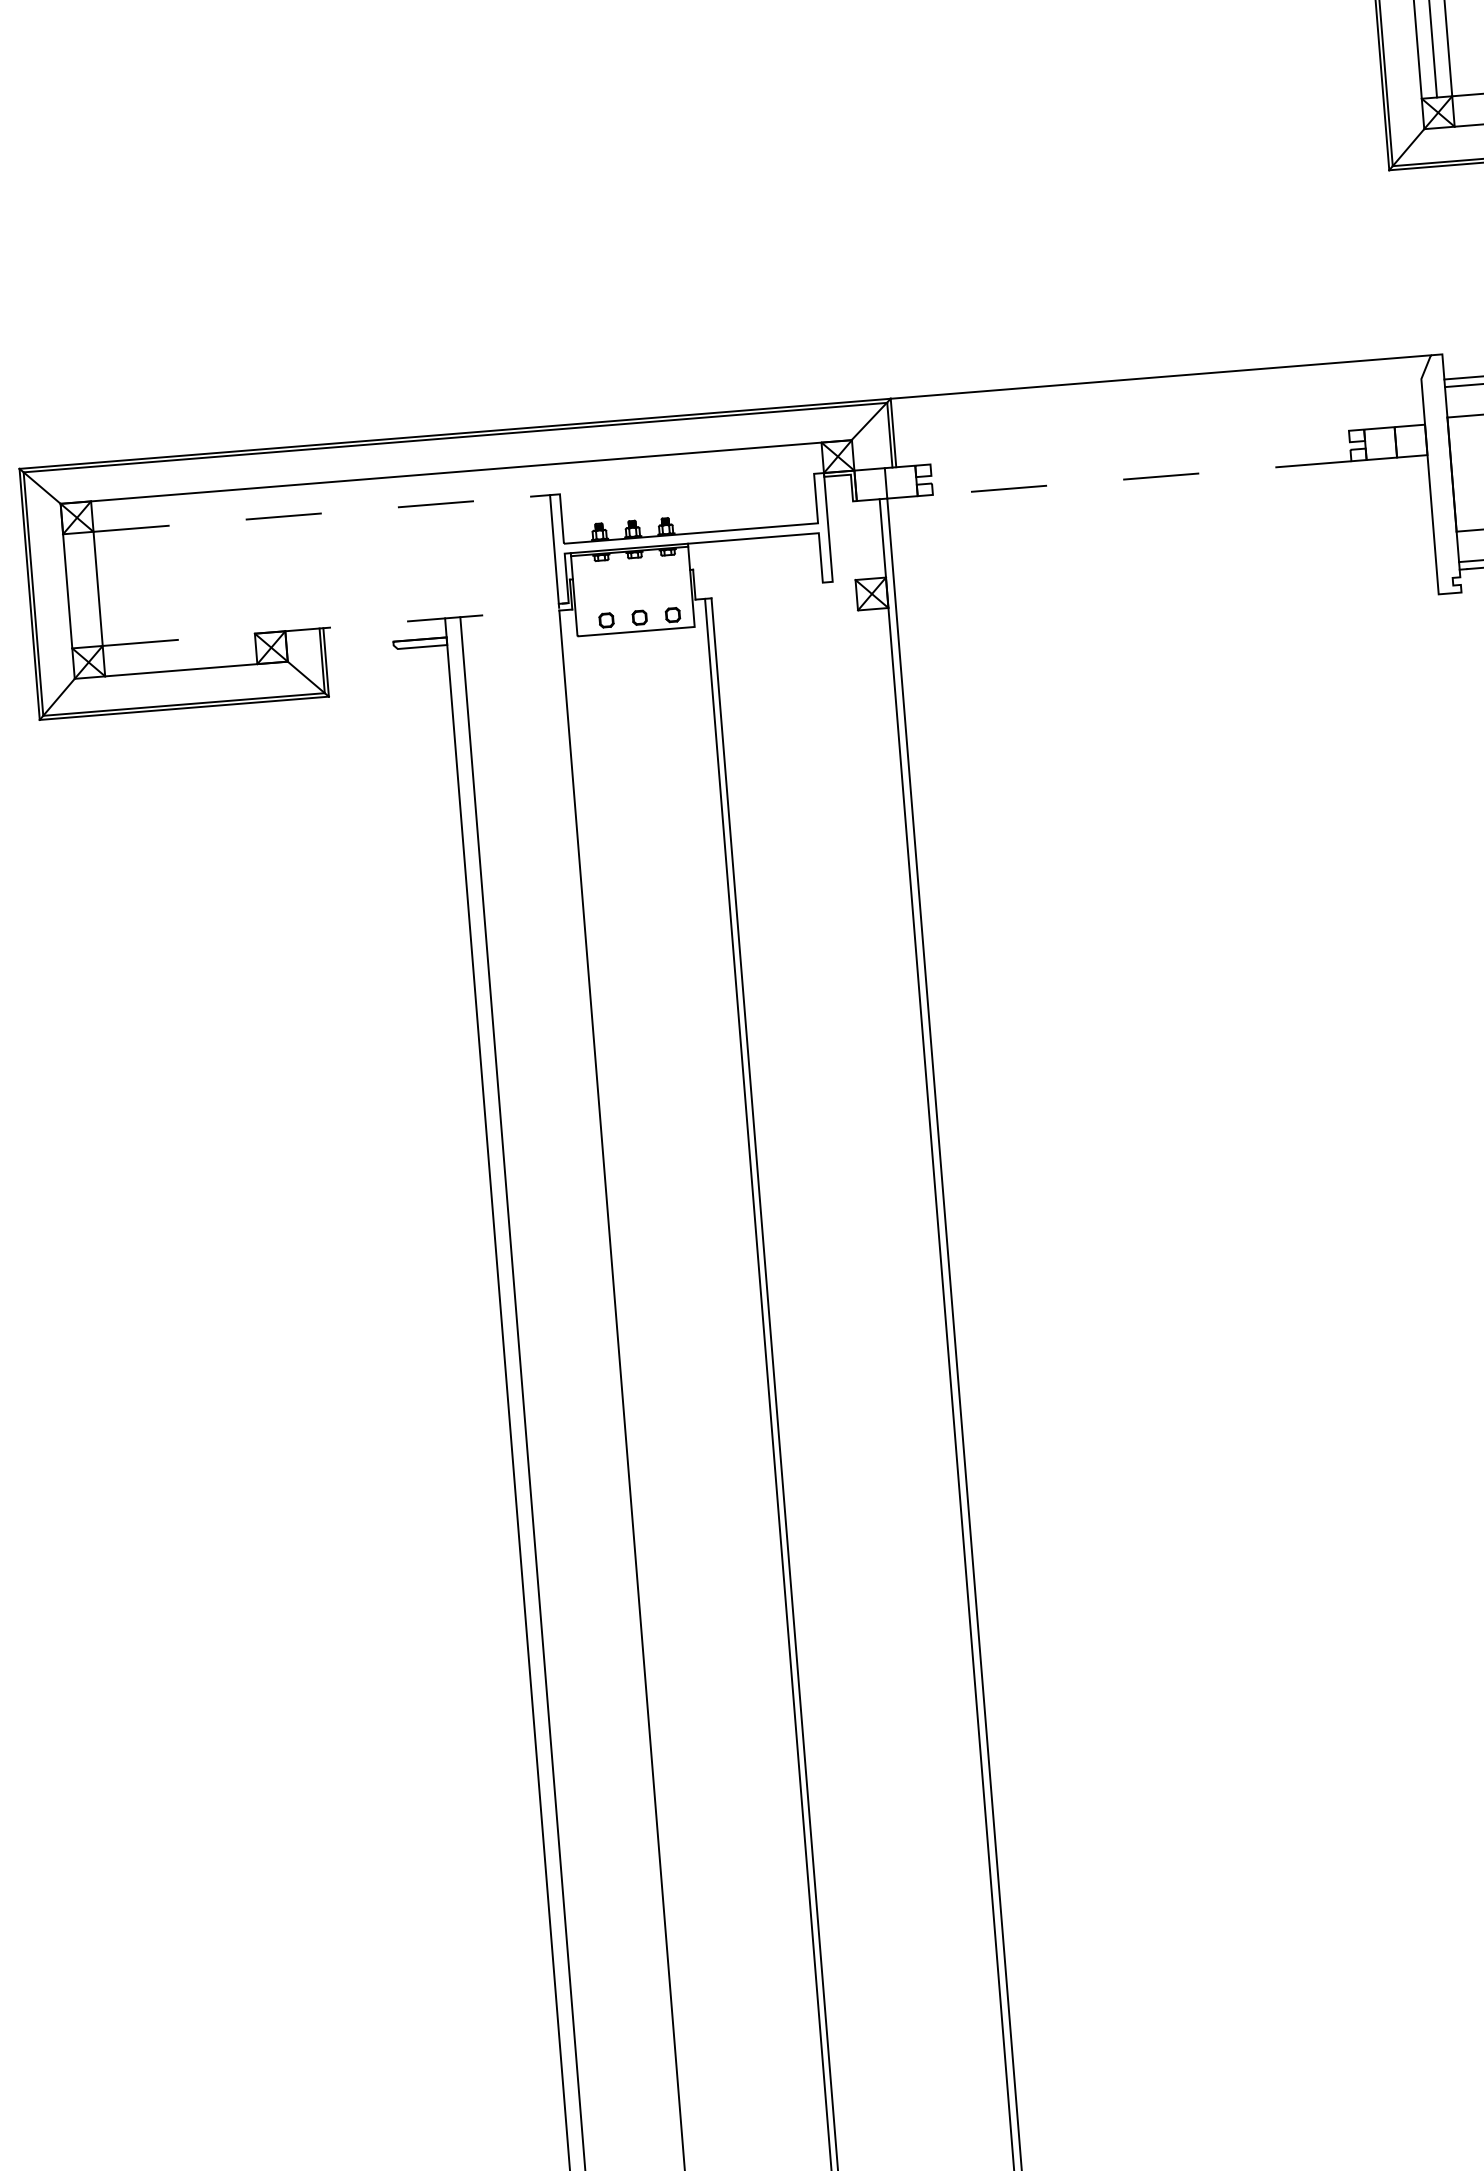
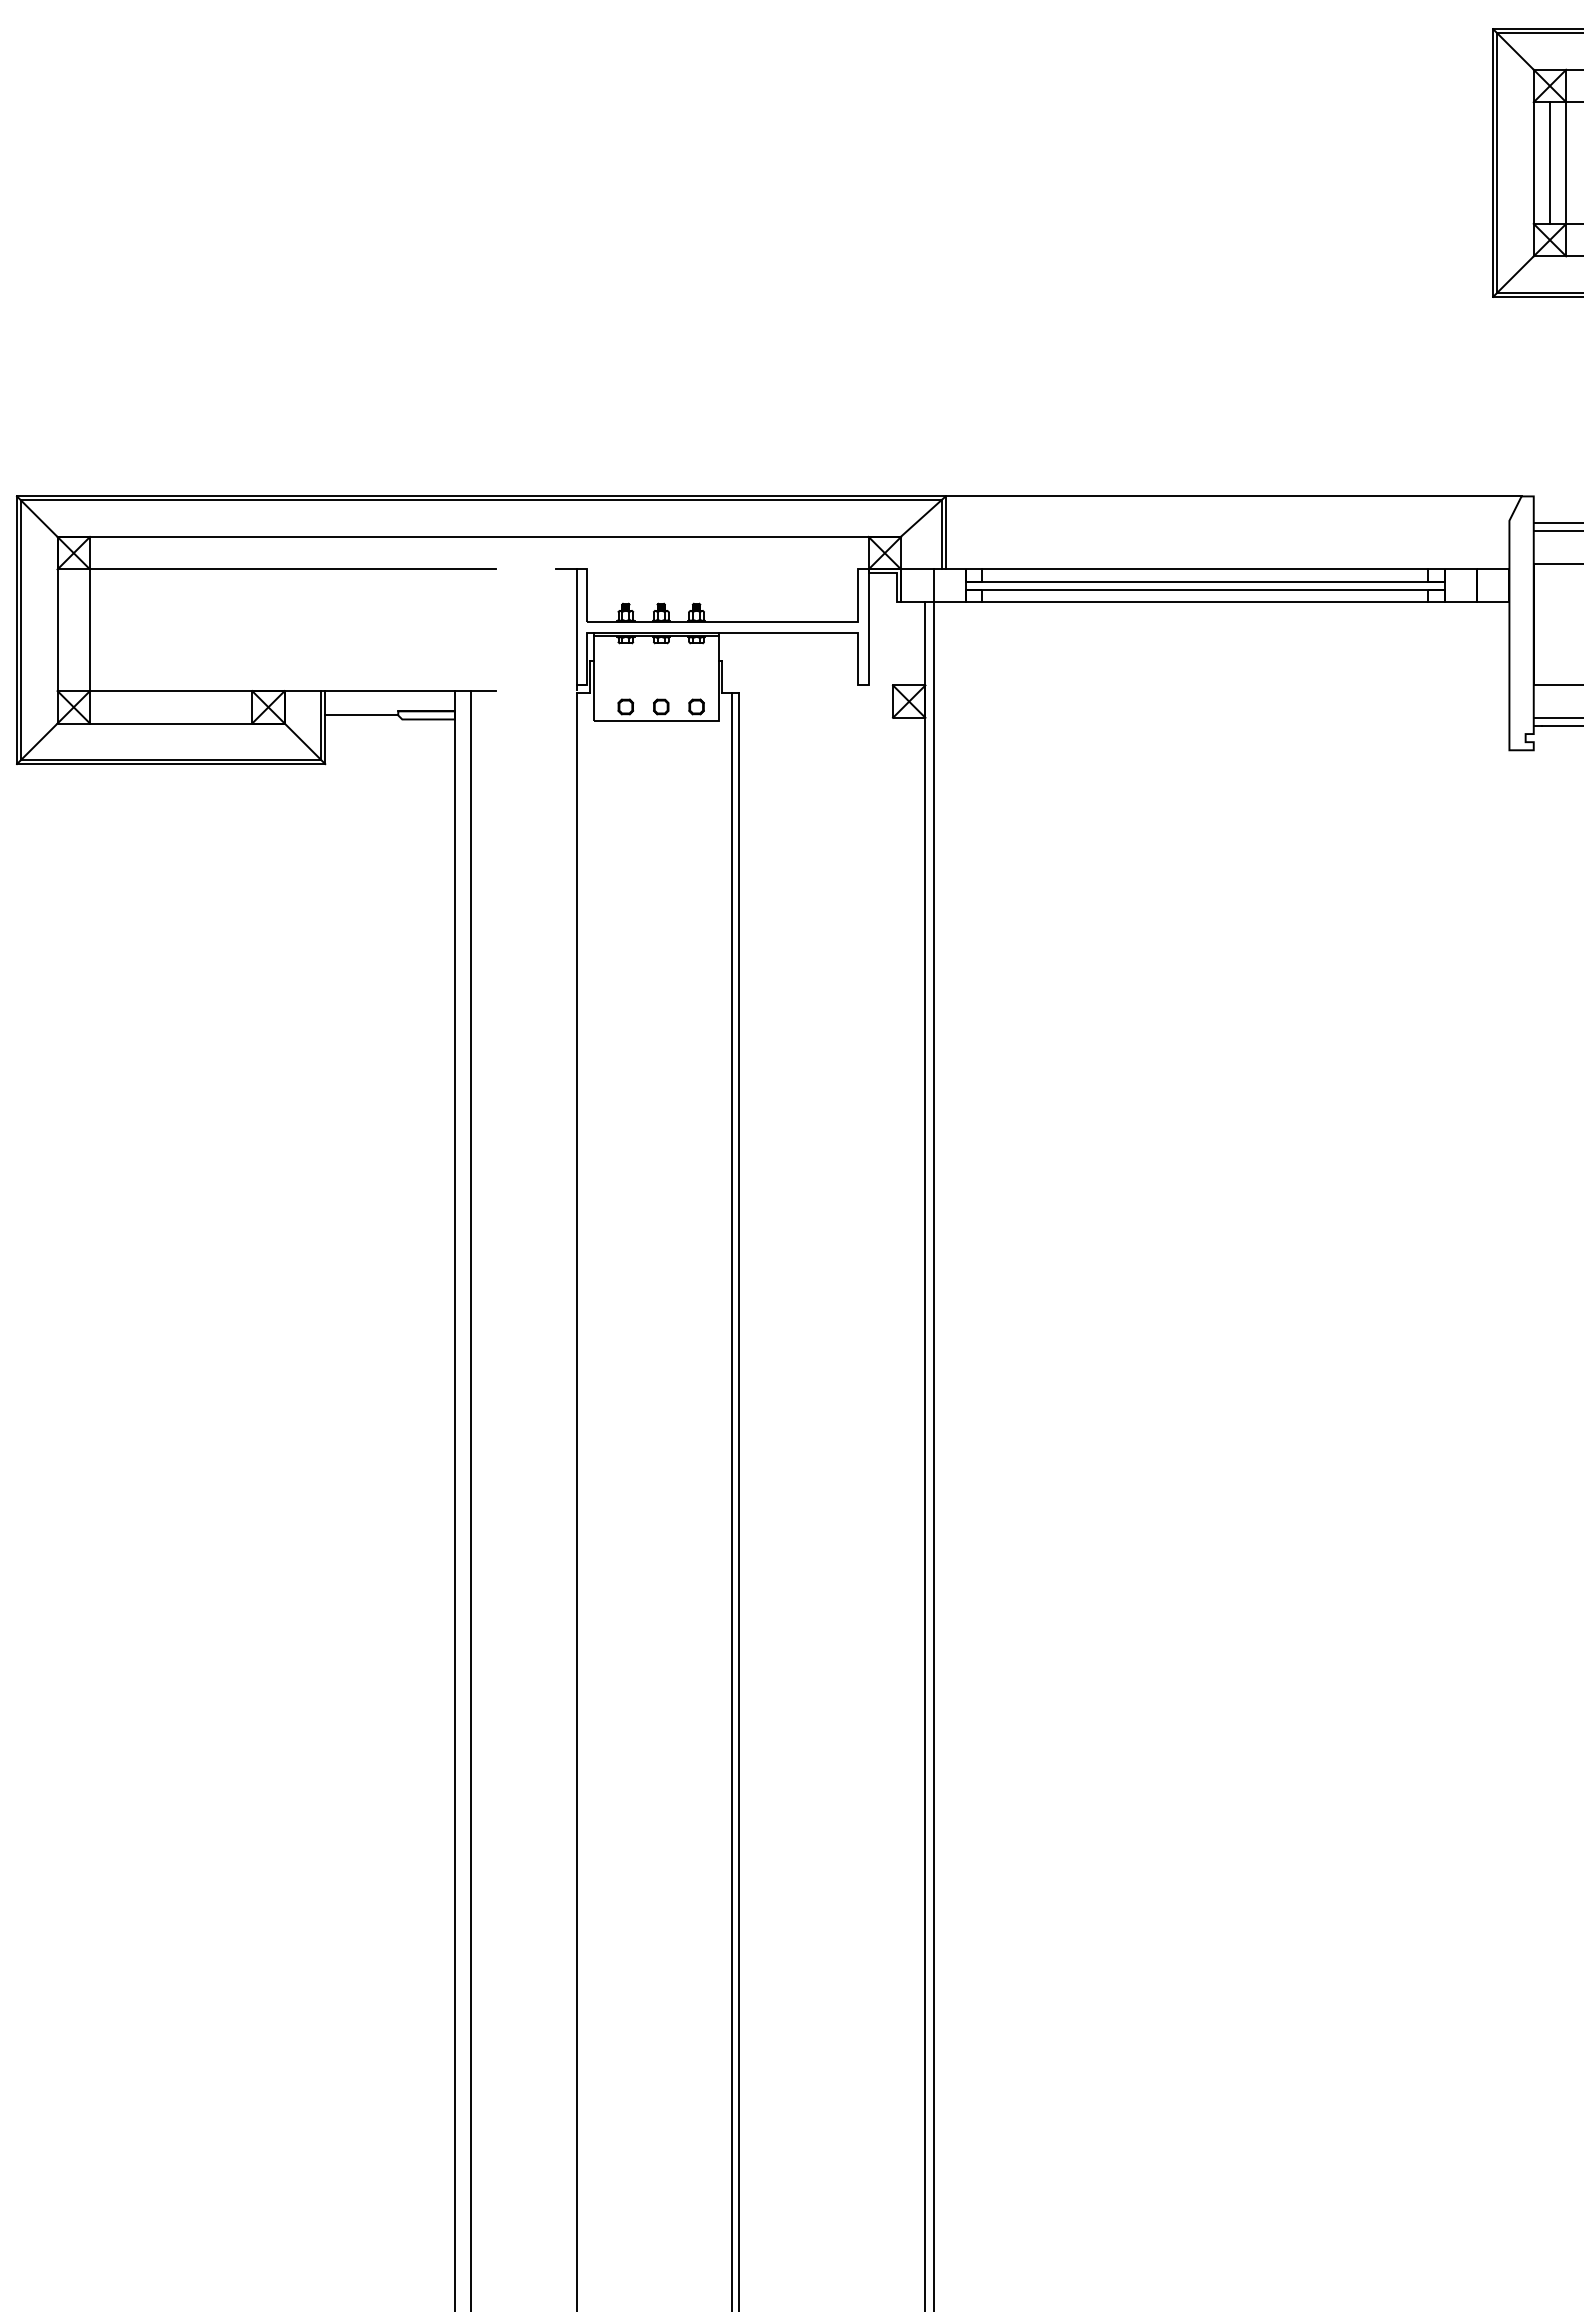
line: (1139, 447) -> (1205, 569), added
line: (1140, 458) -> (1205, 581), added
line: (1141, 466) -> (1205, 589), added
line: (1141, 477) -> (1204, 601), dashed -> solid
line: (283, 516) -> (292, 569), dashed -> solid
line: (292, 631) -> (292, 691), dashed -> solid
line: (359, 648) -> (361, 715), added

